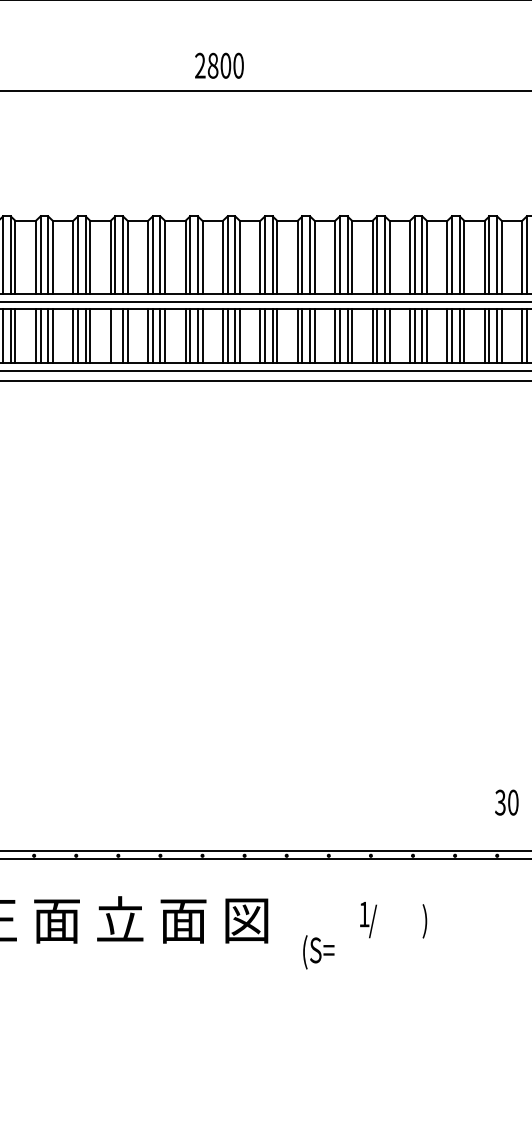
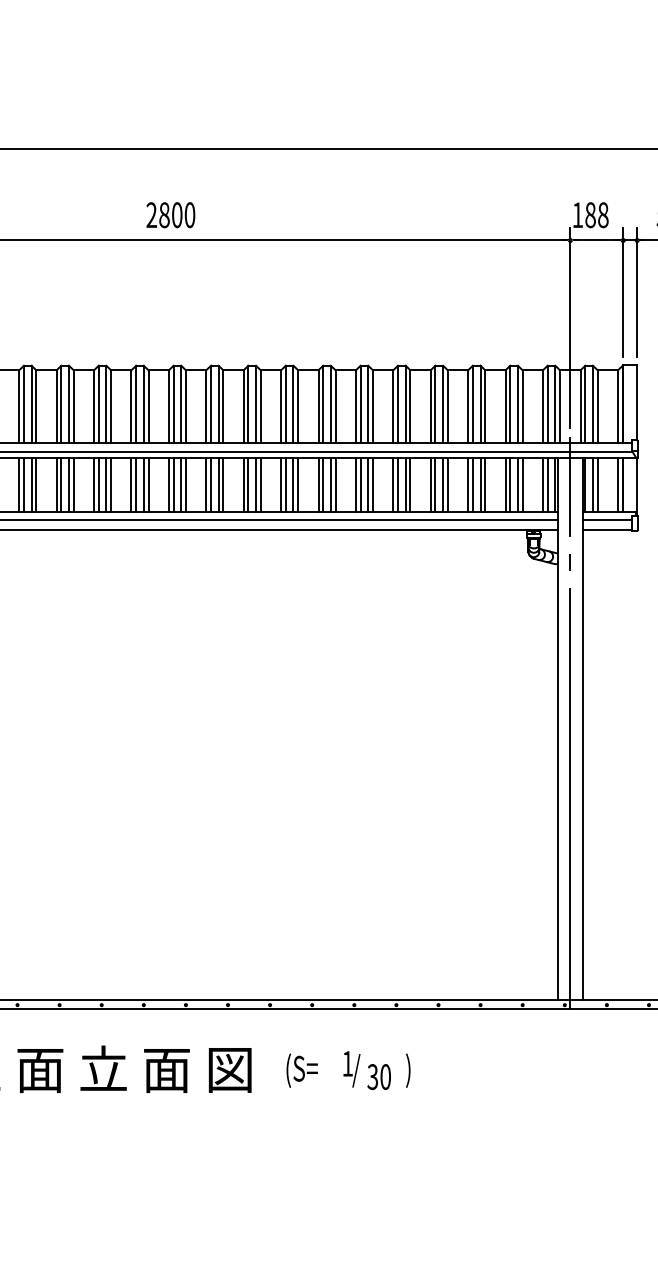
text: (219, 66) -> (170, 215), moved
line: (115, 335) -> (98, 484), added
text: (506, 802) -> (378, 1076), moved
text: (318, 952) -> (301, 1070), moved

